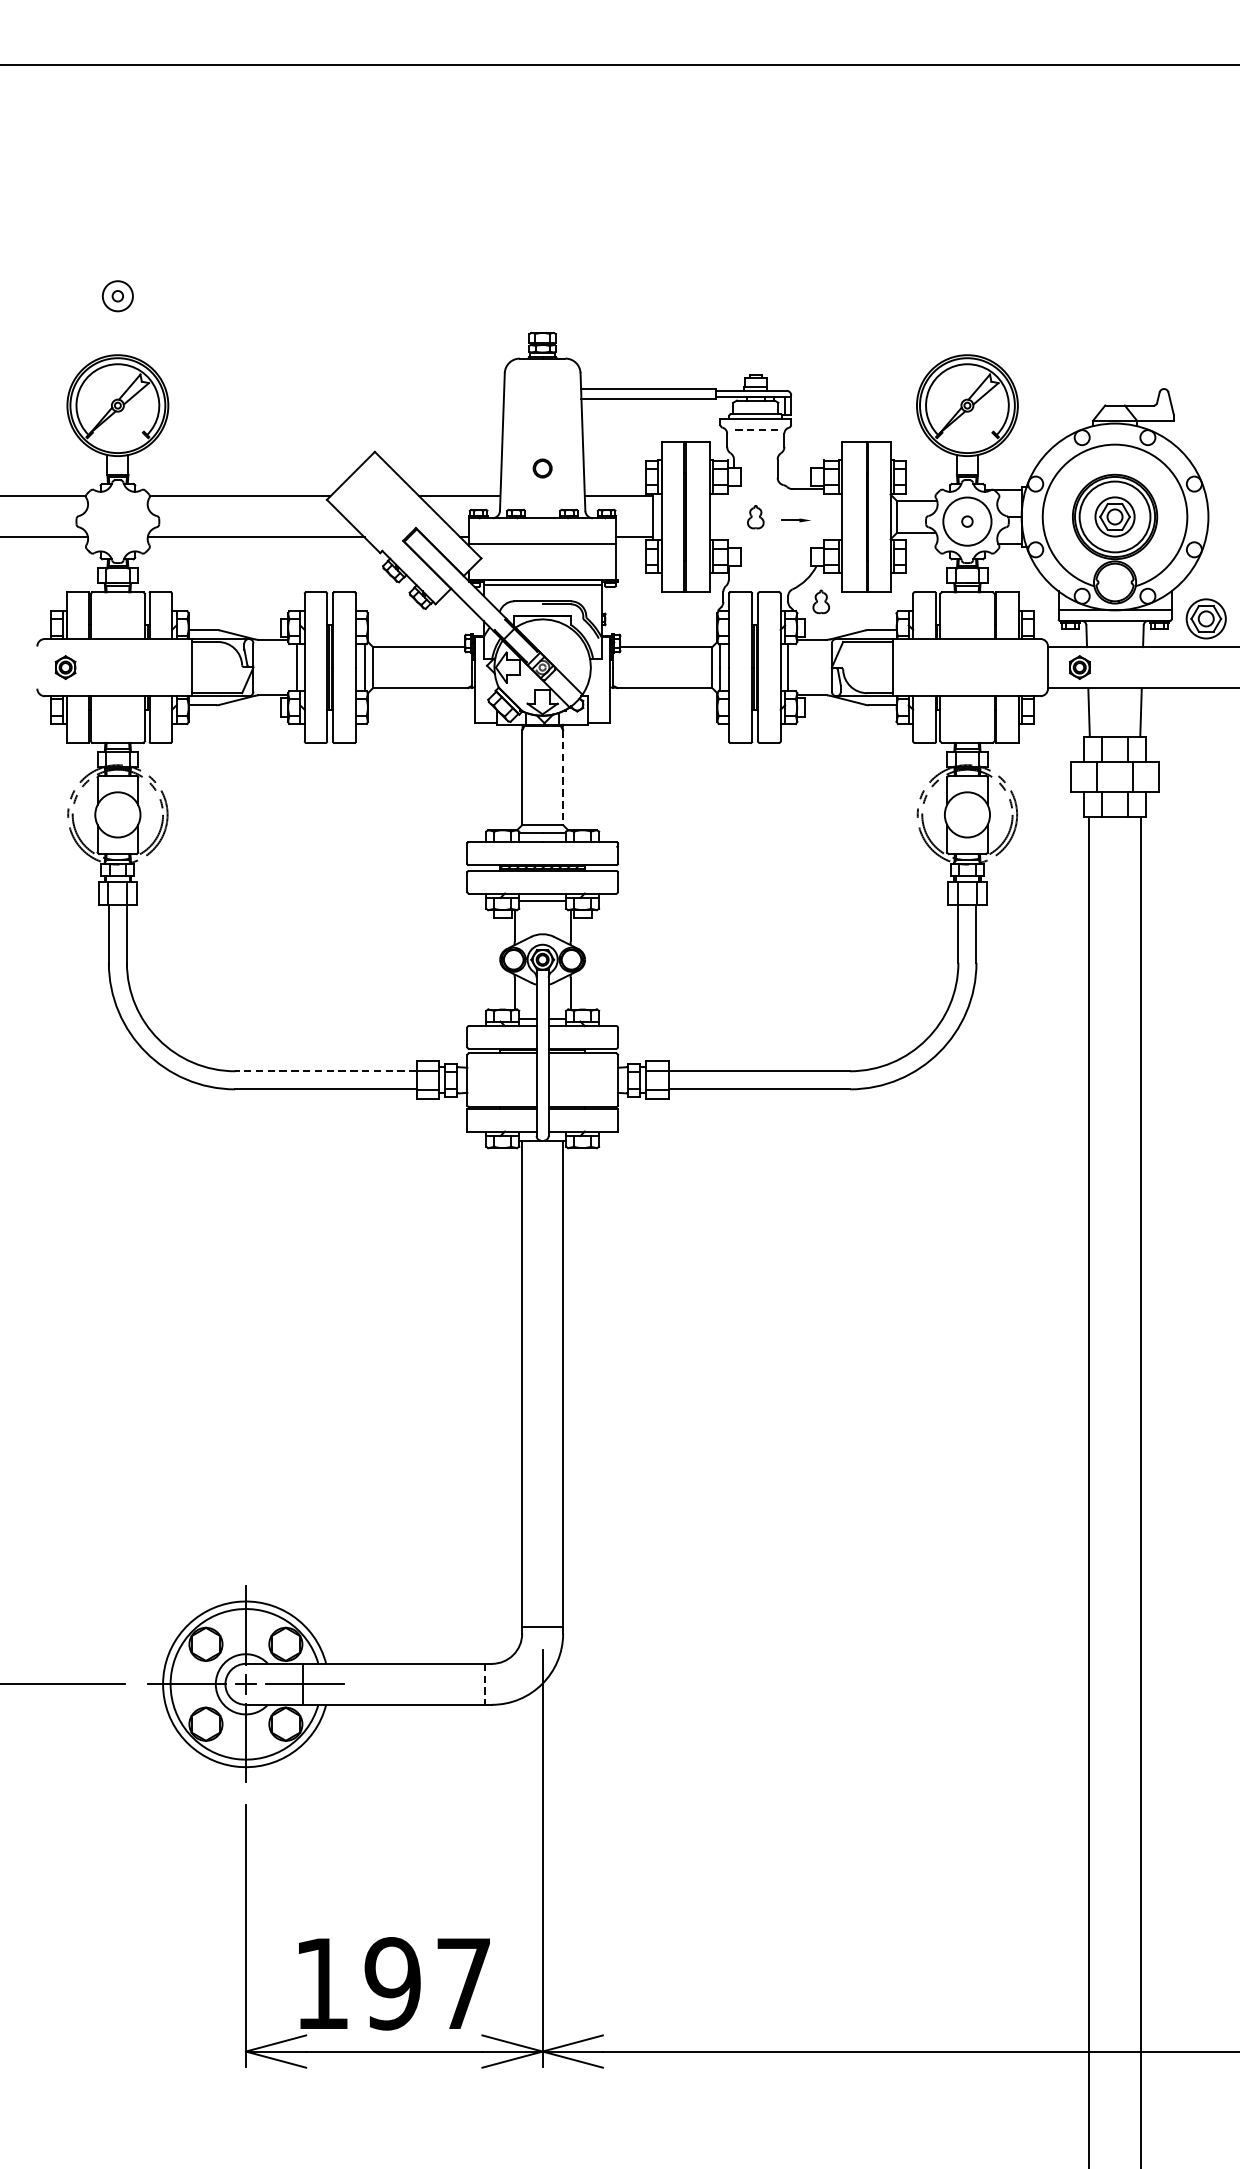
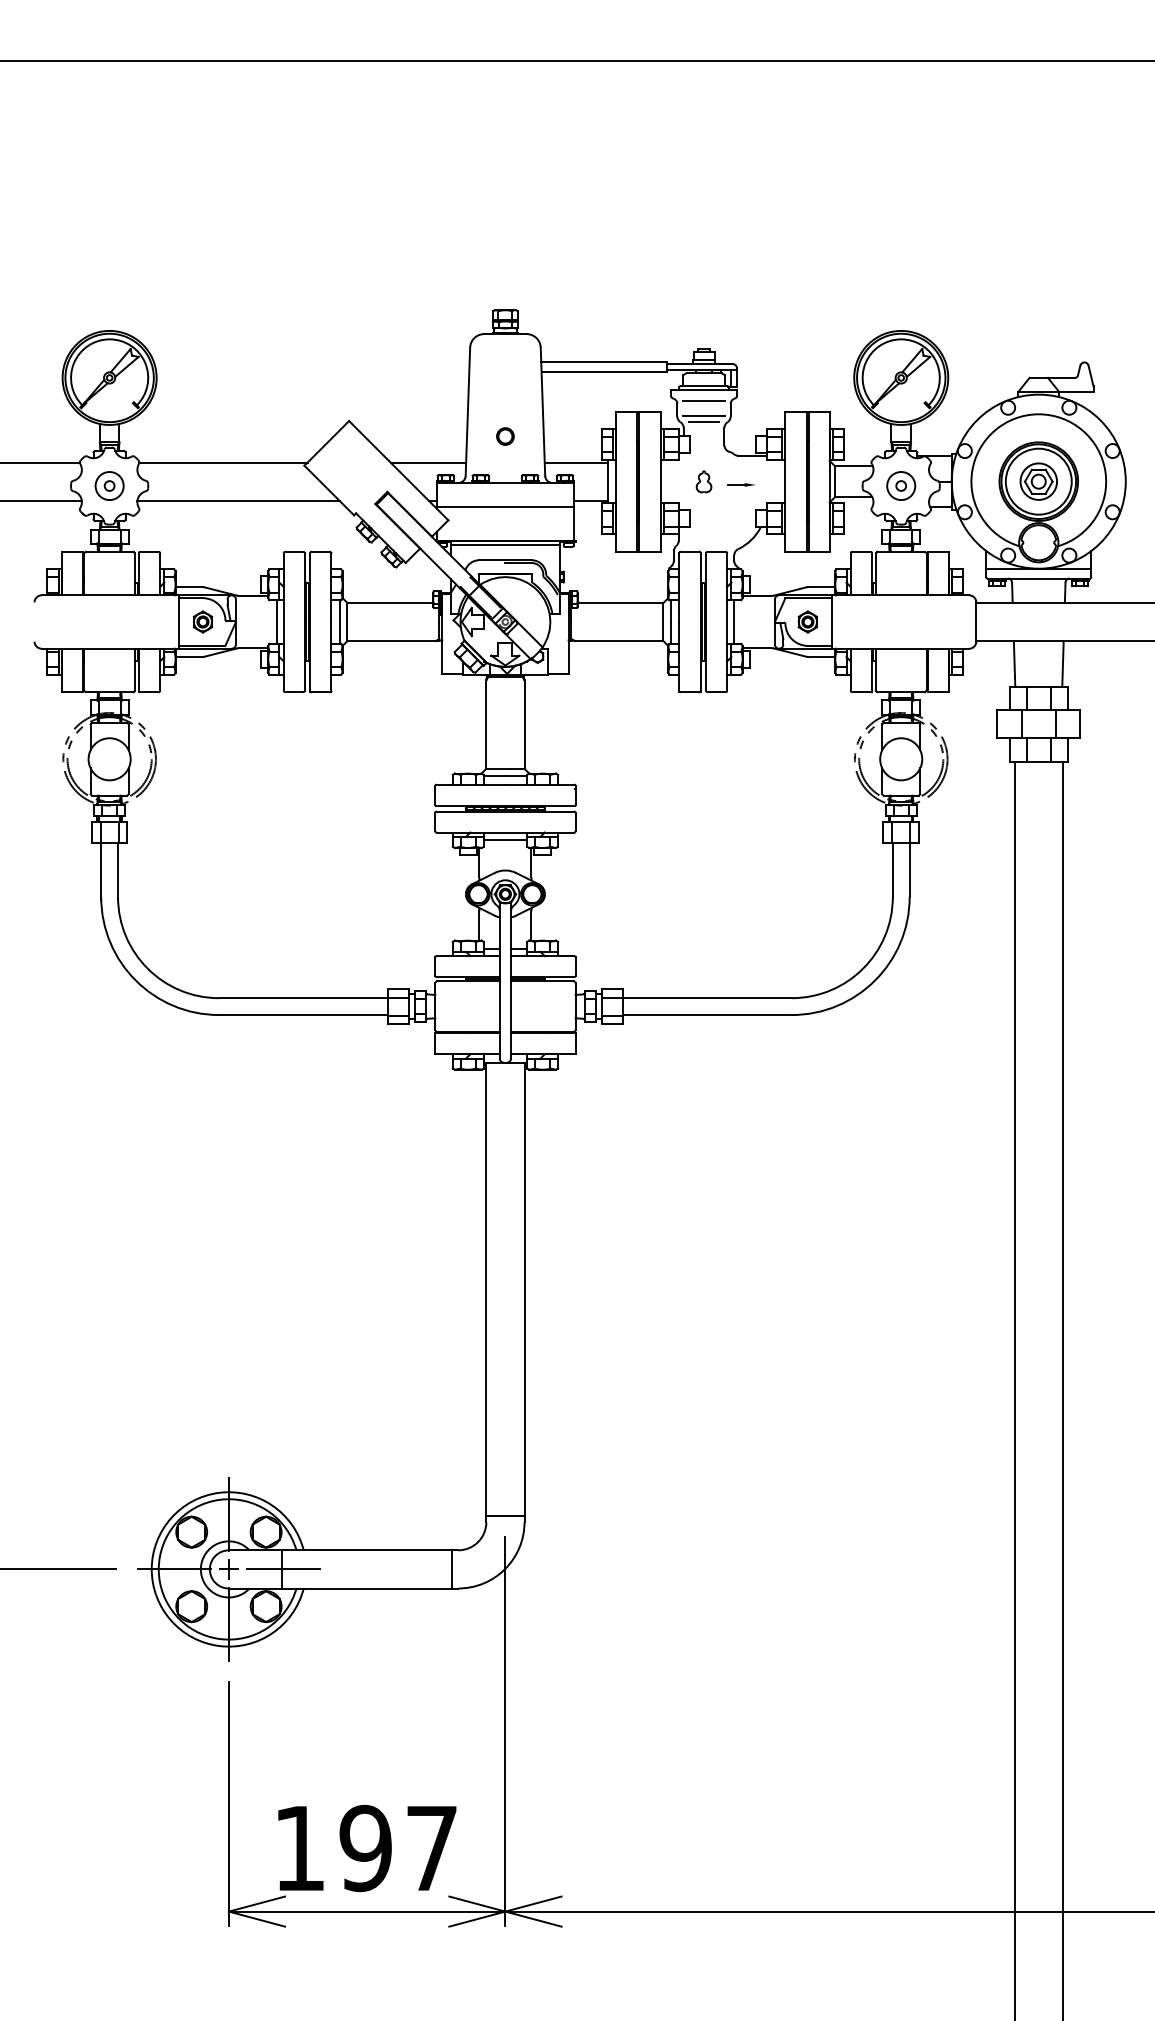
part: (117, 295) -> (109, 485), moved
line: (756, 429) -> (704, 400), dashed -> solid
line: (755, 447) -> (703, 416), added
line: (755, 452) -> (703, 421), added
circle: (967, 522) -> (901, 486), size x0.62
part: (820, 601) -> (764, 560), removed
part: (1205, 618) -> (1123, 576), removed
part: (65, 667) -> (202, 621), moved
part: (1079, 667) -> (807, 621), moved
line: (563, 778) -> (524, 725), dashed -> solid
line: (325, 1071) -> (303, 998), dashed -> solid
line: (484, 1684) -> (451, 1569), dashed -> solid

